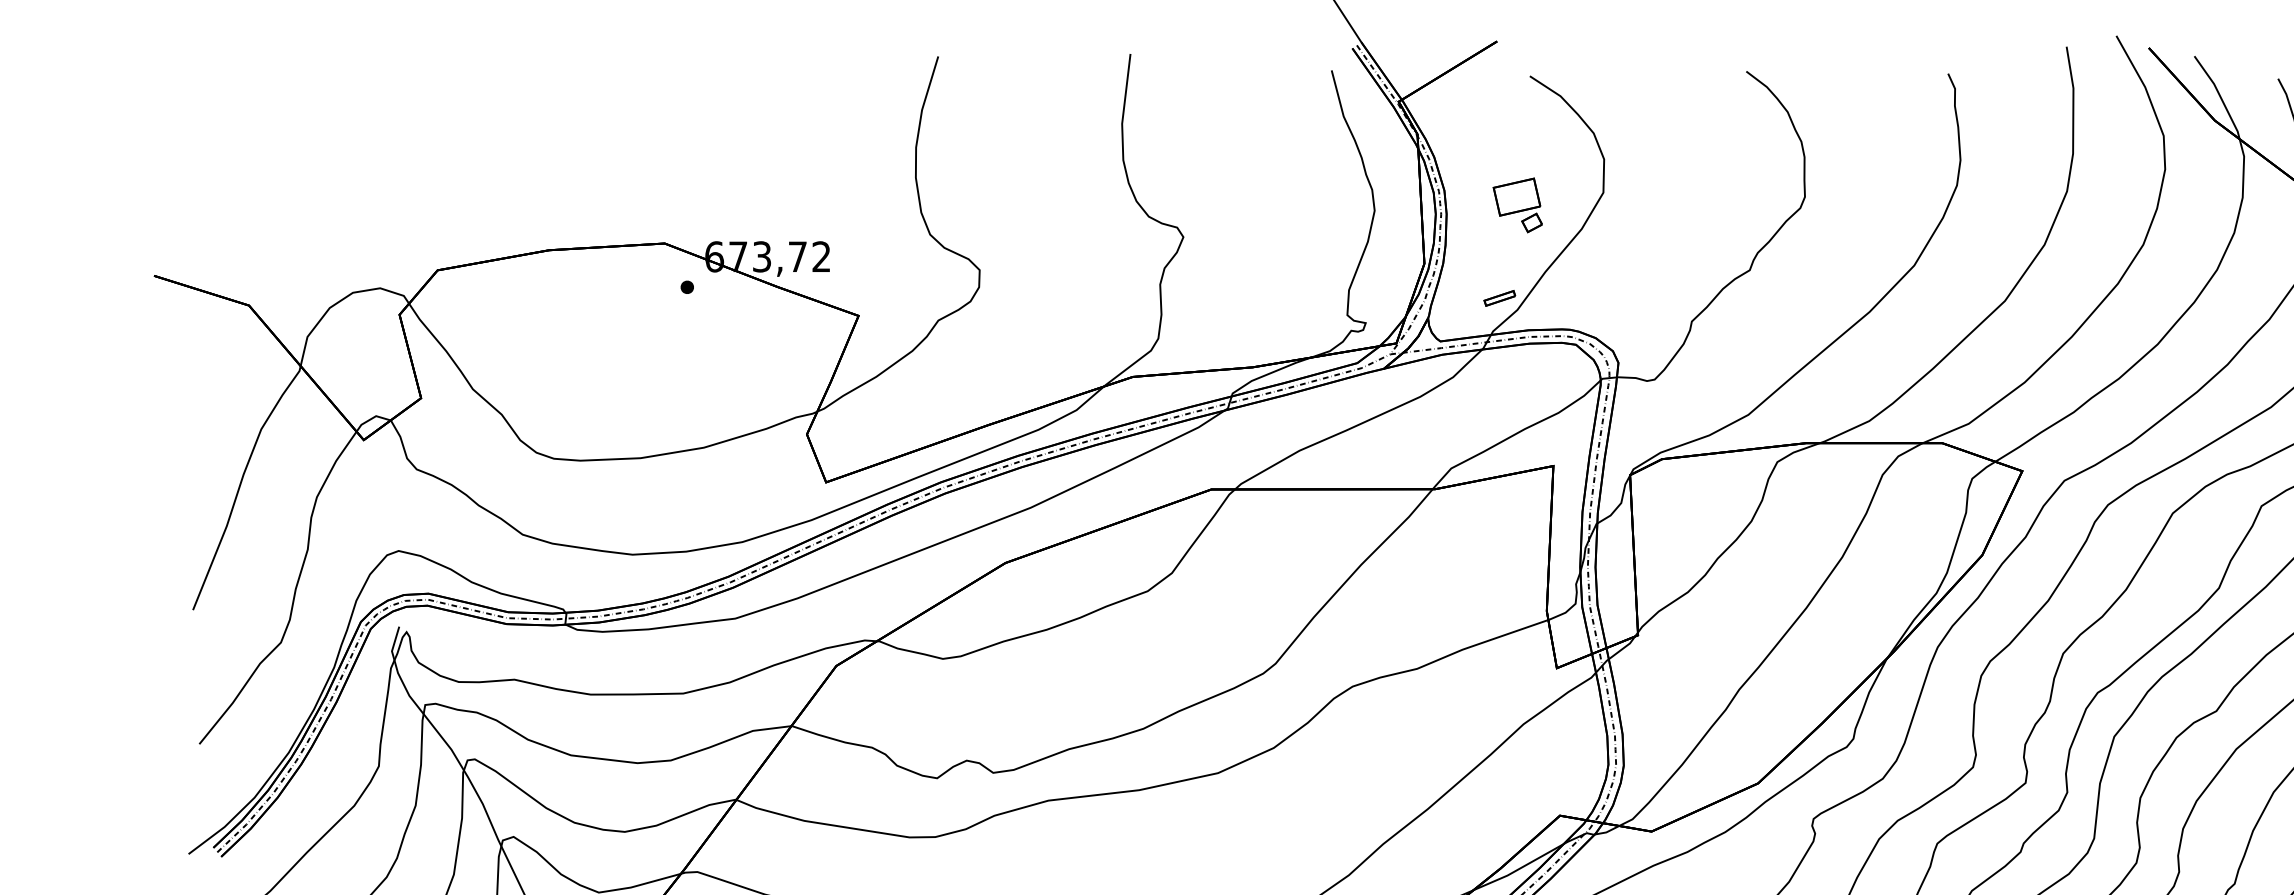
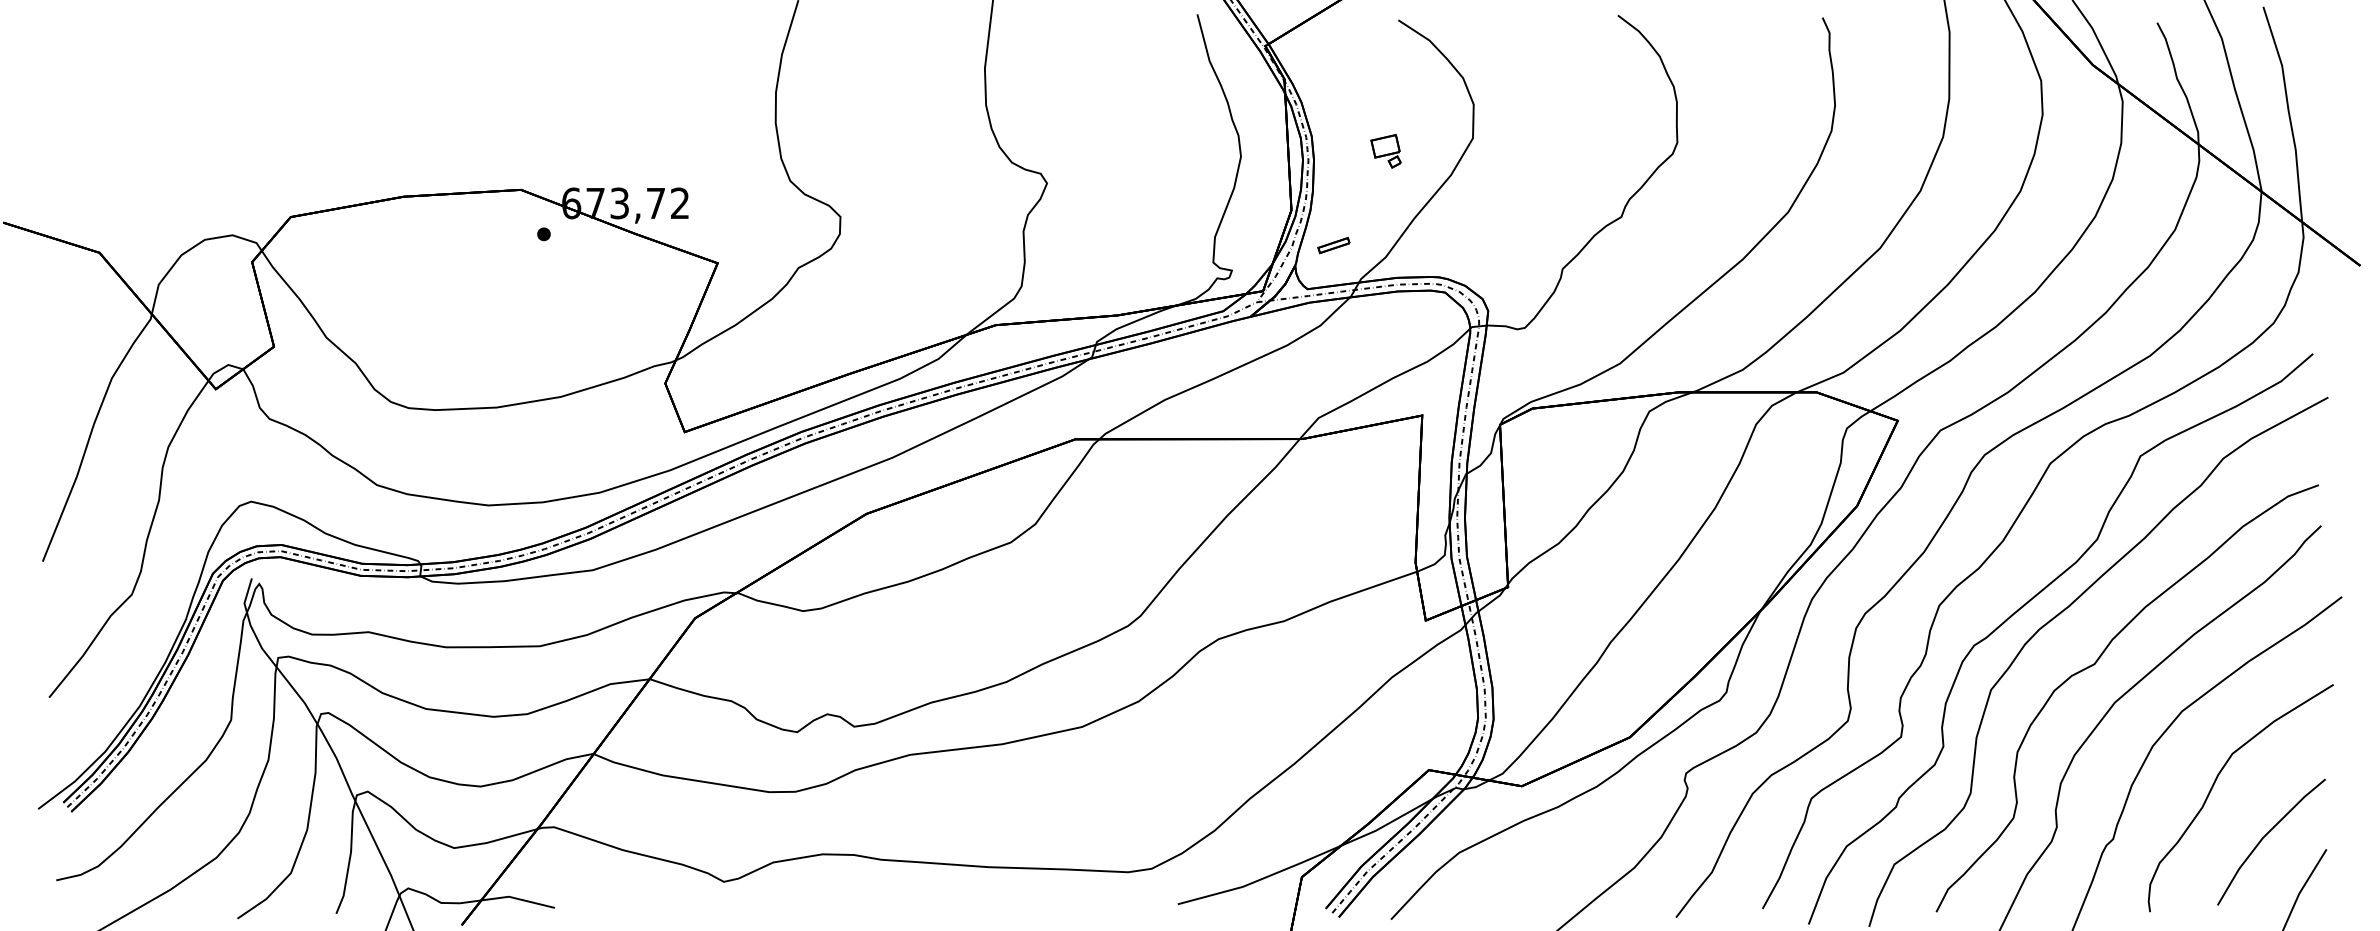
part: (1517, 205) -> (1385, 151), size x0.6
part: (1499, 298) -> (1333, 245), moved

